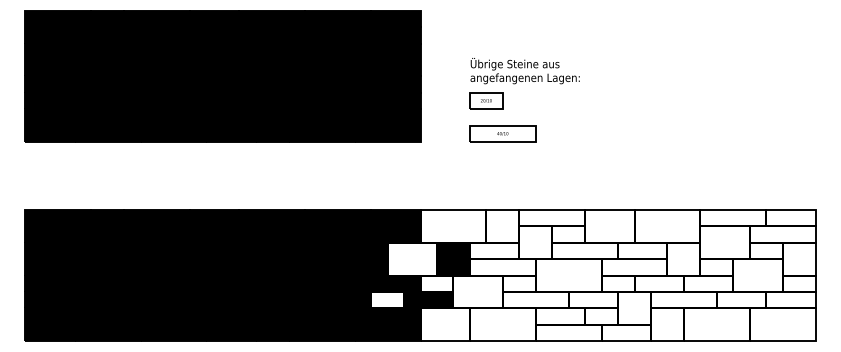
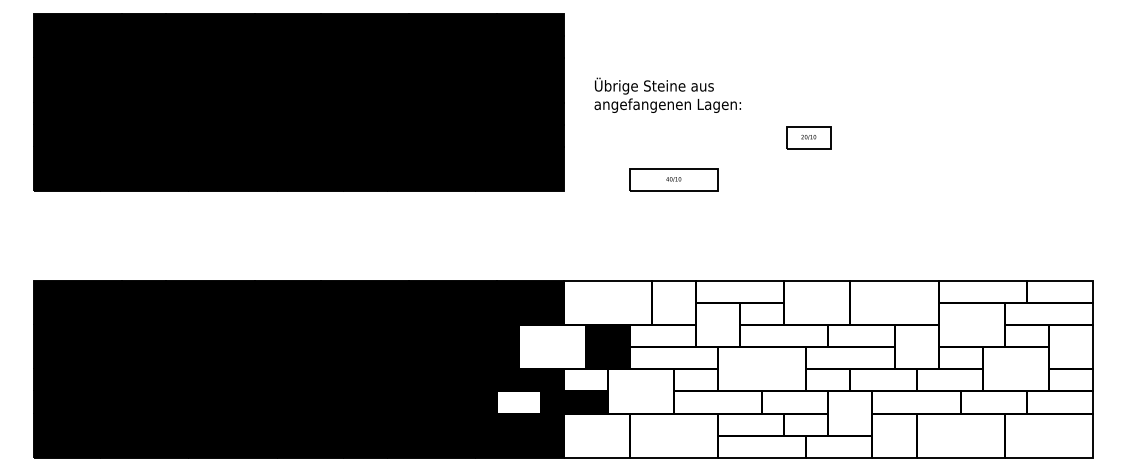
text: (524, 70) -> (667, 94), moved
part: (486, 101) -> (808, 137), moved

